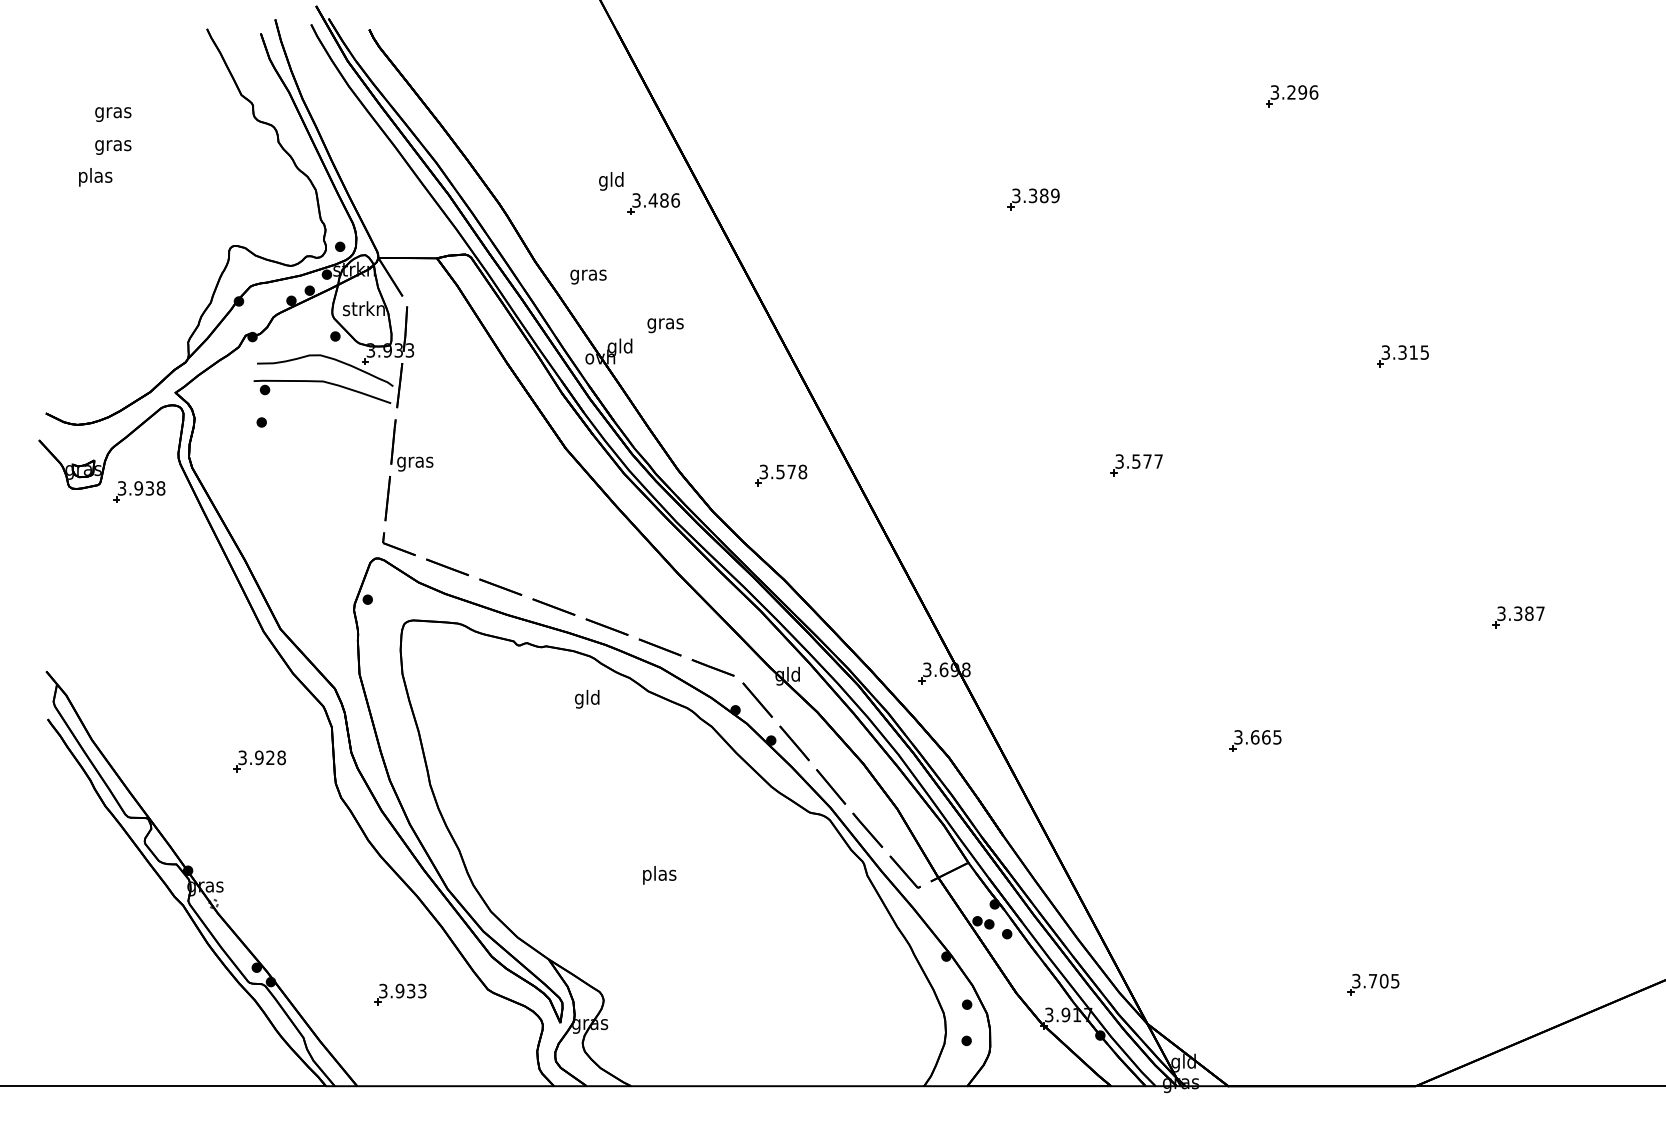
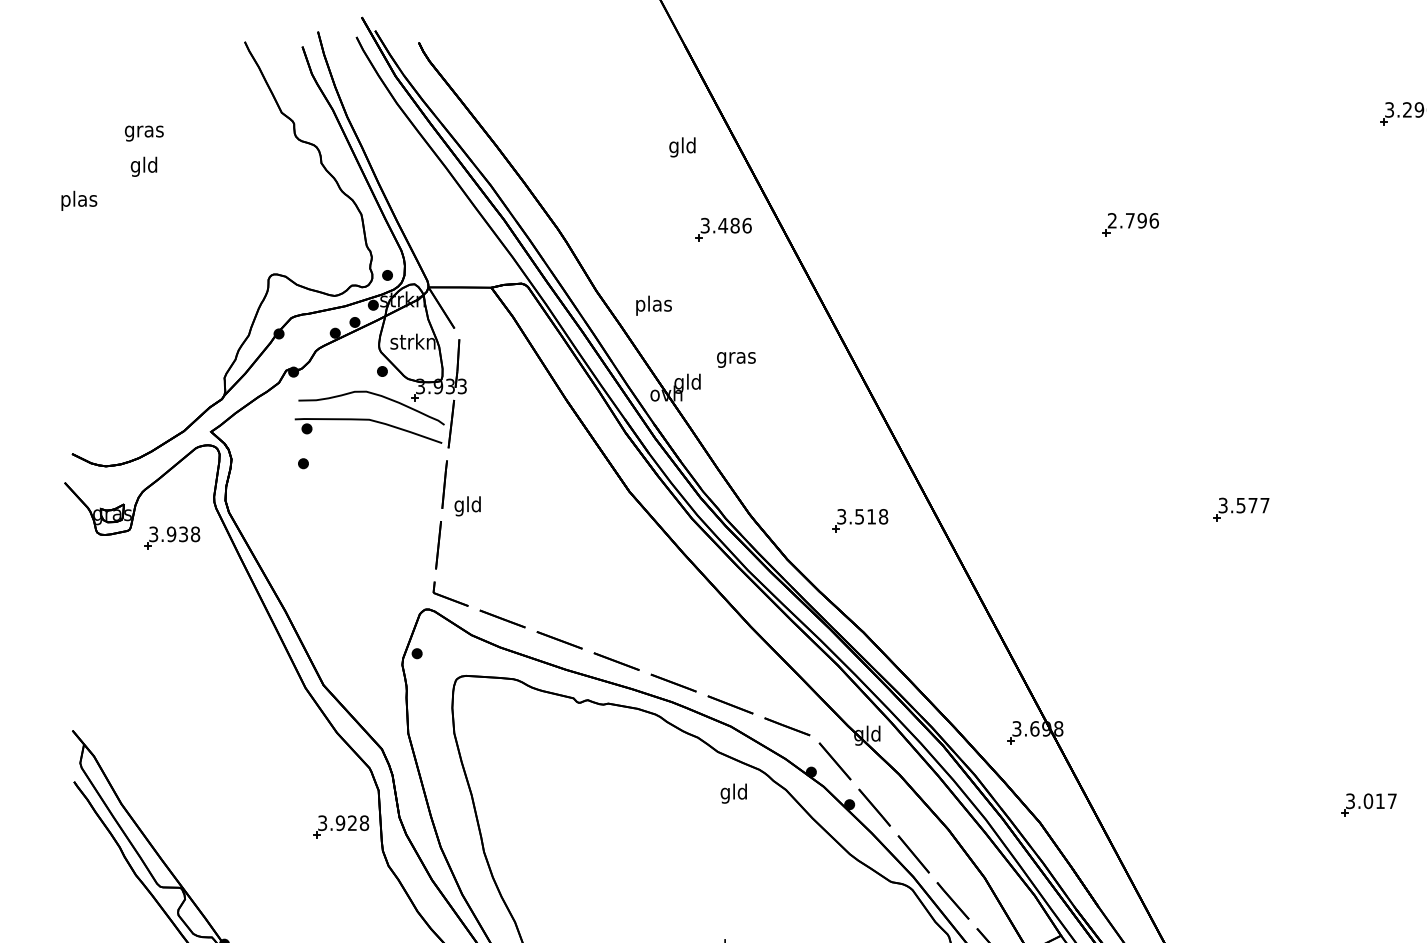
text: (113, 145) -> (144, 166), gras -> gld
text: (95, 177) -> (79, 201), moved
text: (611, 181) -> (682, 147), moved
text: (1035, 195) -> (1132, 220), 3.389 -> 2.796
text: (588, 274) -> (653, 305), gras -> plas
text: (415, 461) -> (468, 505), gras -> gld
text: (791, 472) -> (871, 517), 3.578 -> 3.518
text: (587, 699) -> (734, 793), moved
text: (1266, 737) -> (1380, 801), 3.665 -> 3.017
part: (259, 761) -> (340, 827), moved

